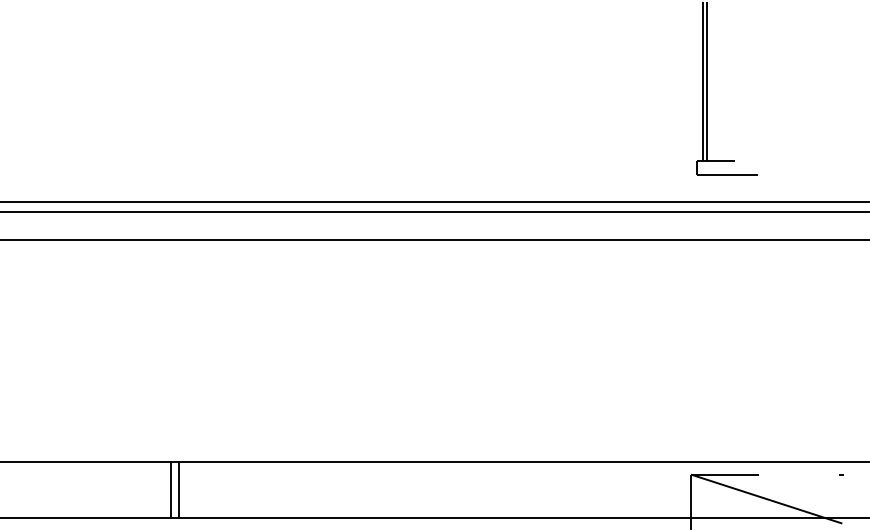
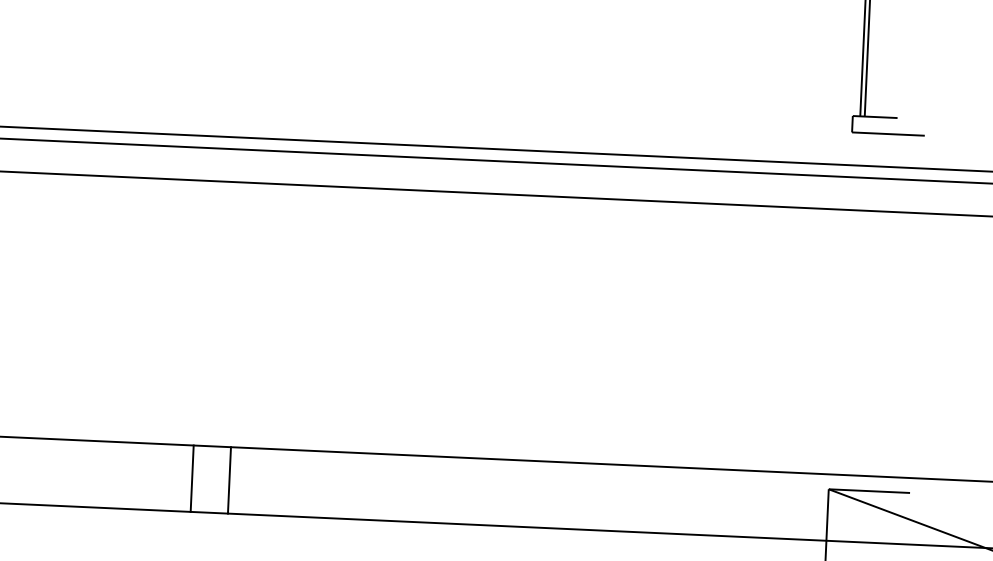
line: (170, 489) -> (229, 479), moved
line: (179, 489) -> (192, 478), moved

